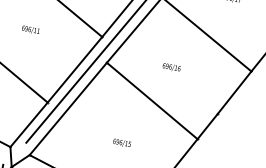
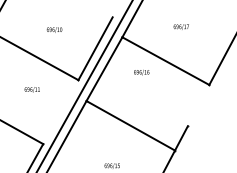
text: (30, 29) -> (31, 89), moved
text: (171, 67) -> (141, 72), moved
line: (74, 70) -> (60, 112), removed
line: (234, 92) -> (198, 105), removed

